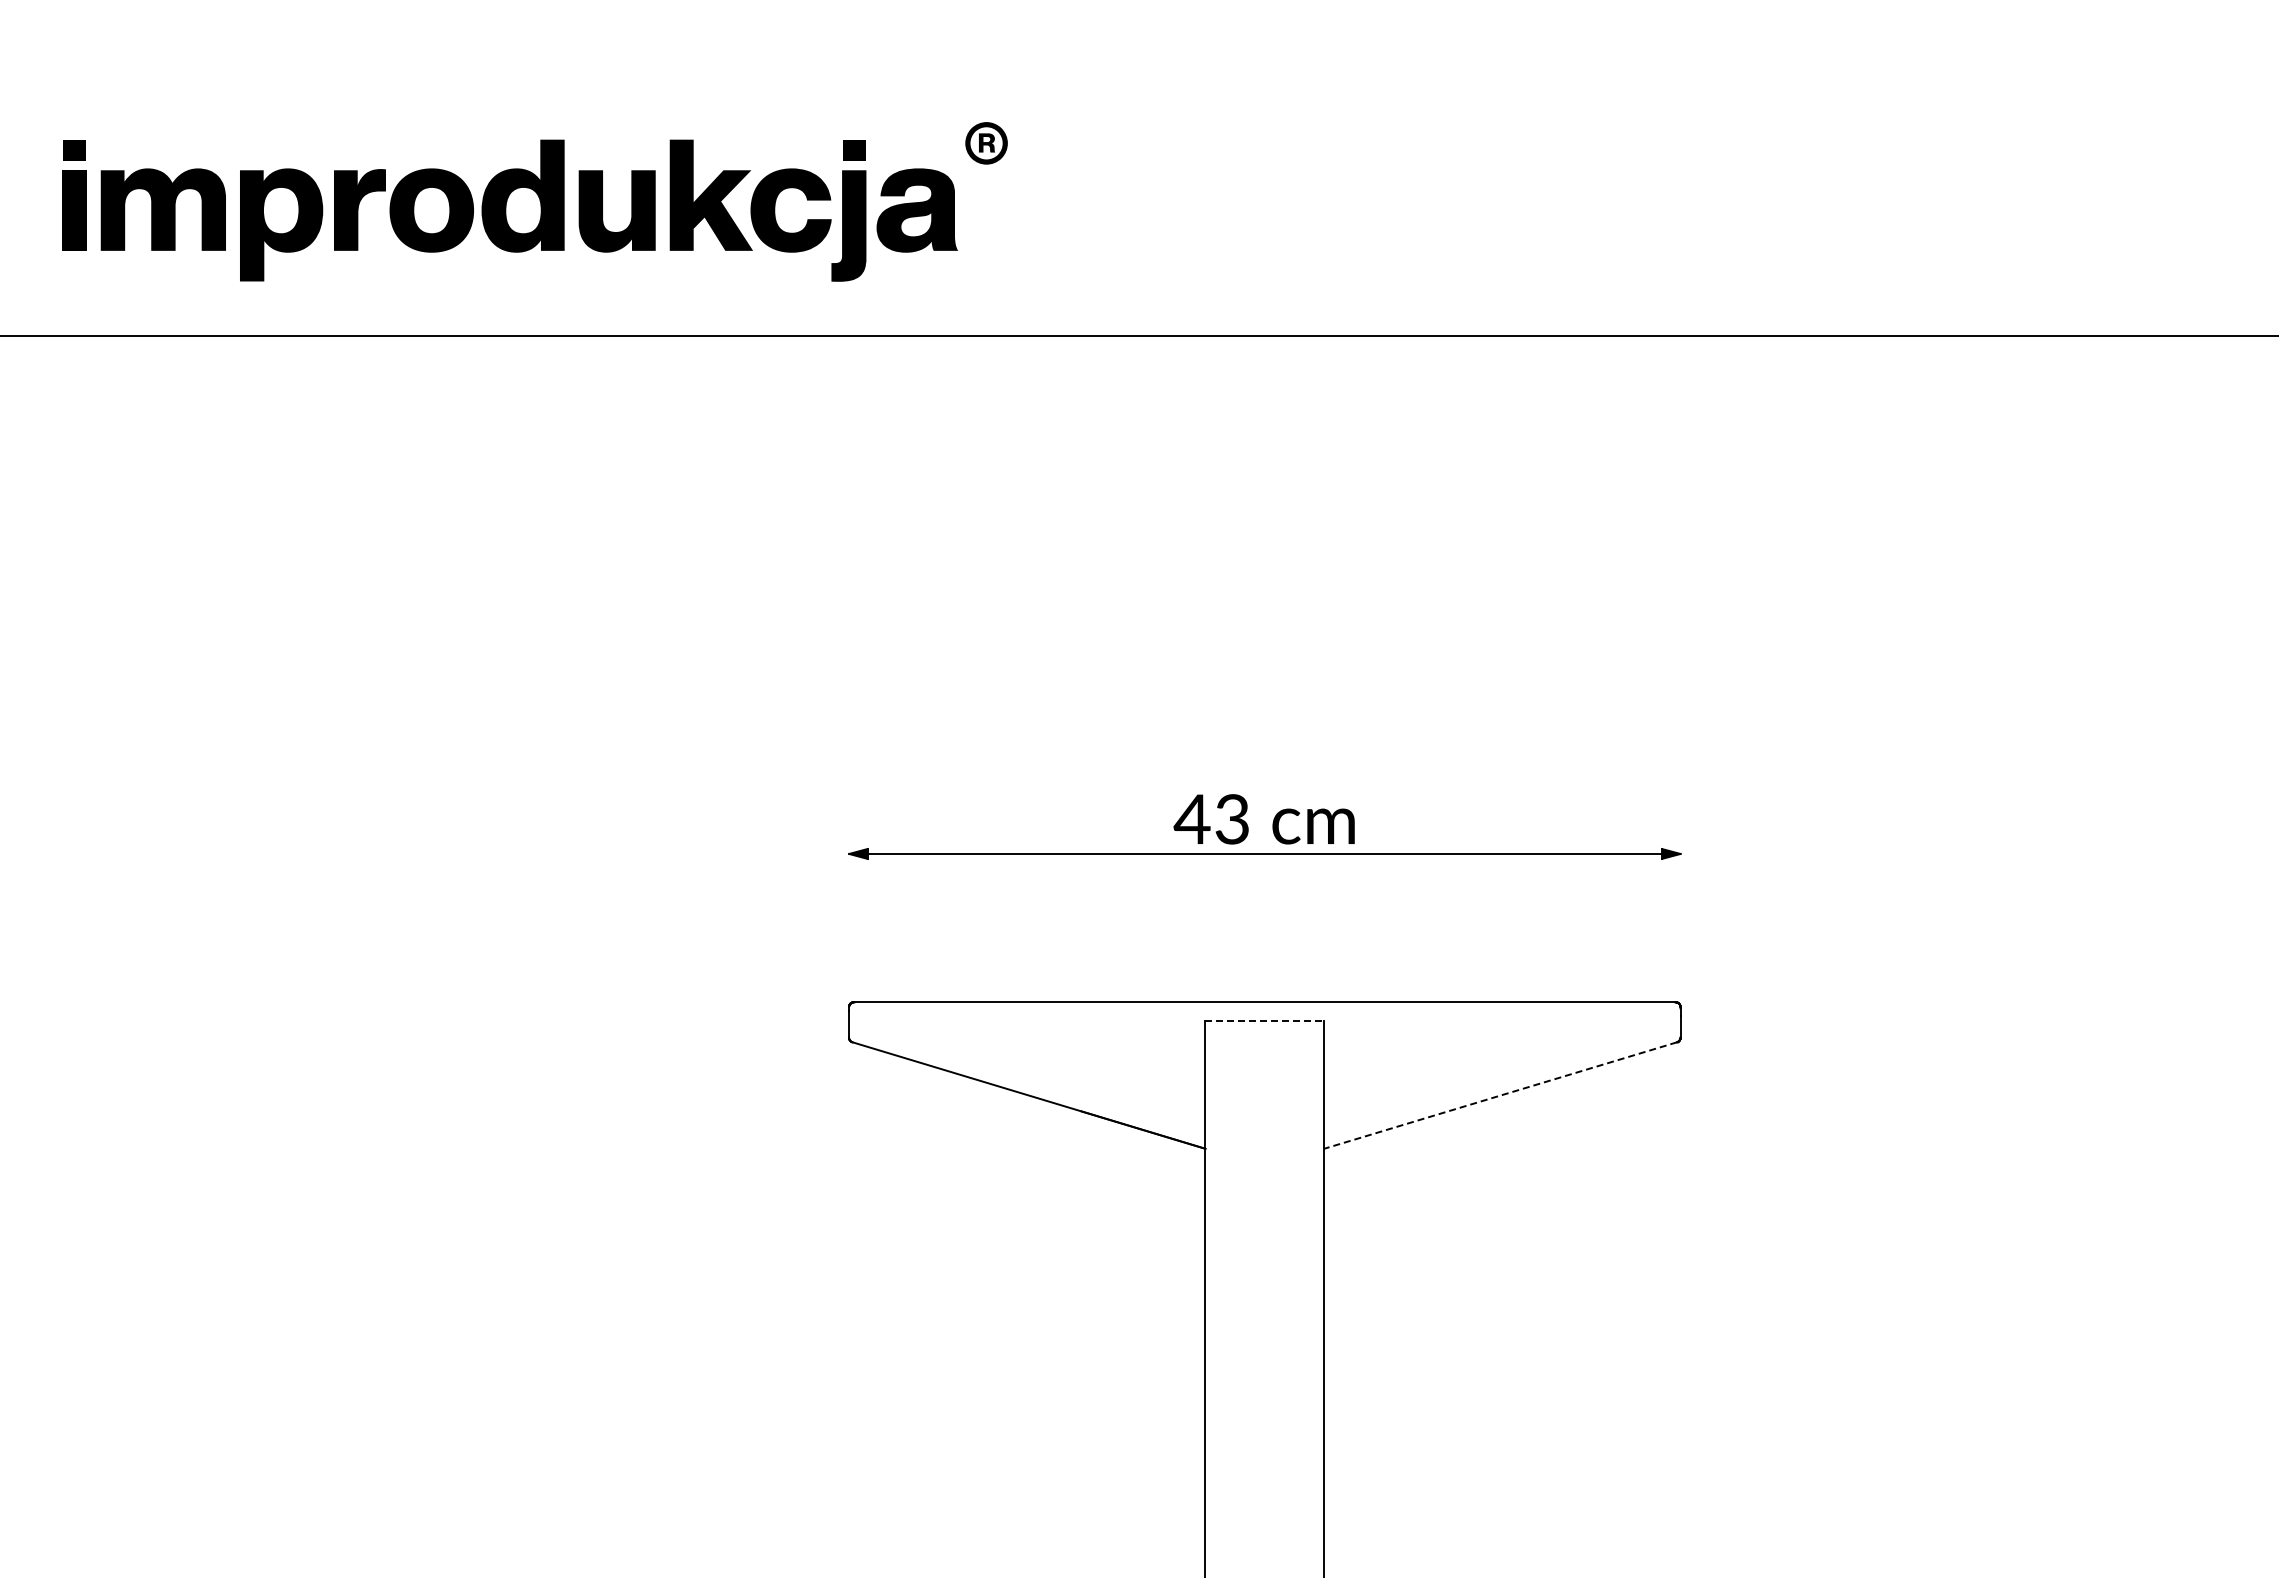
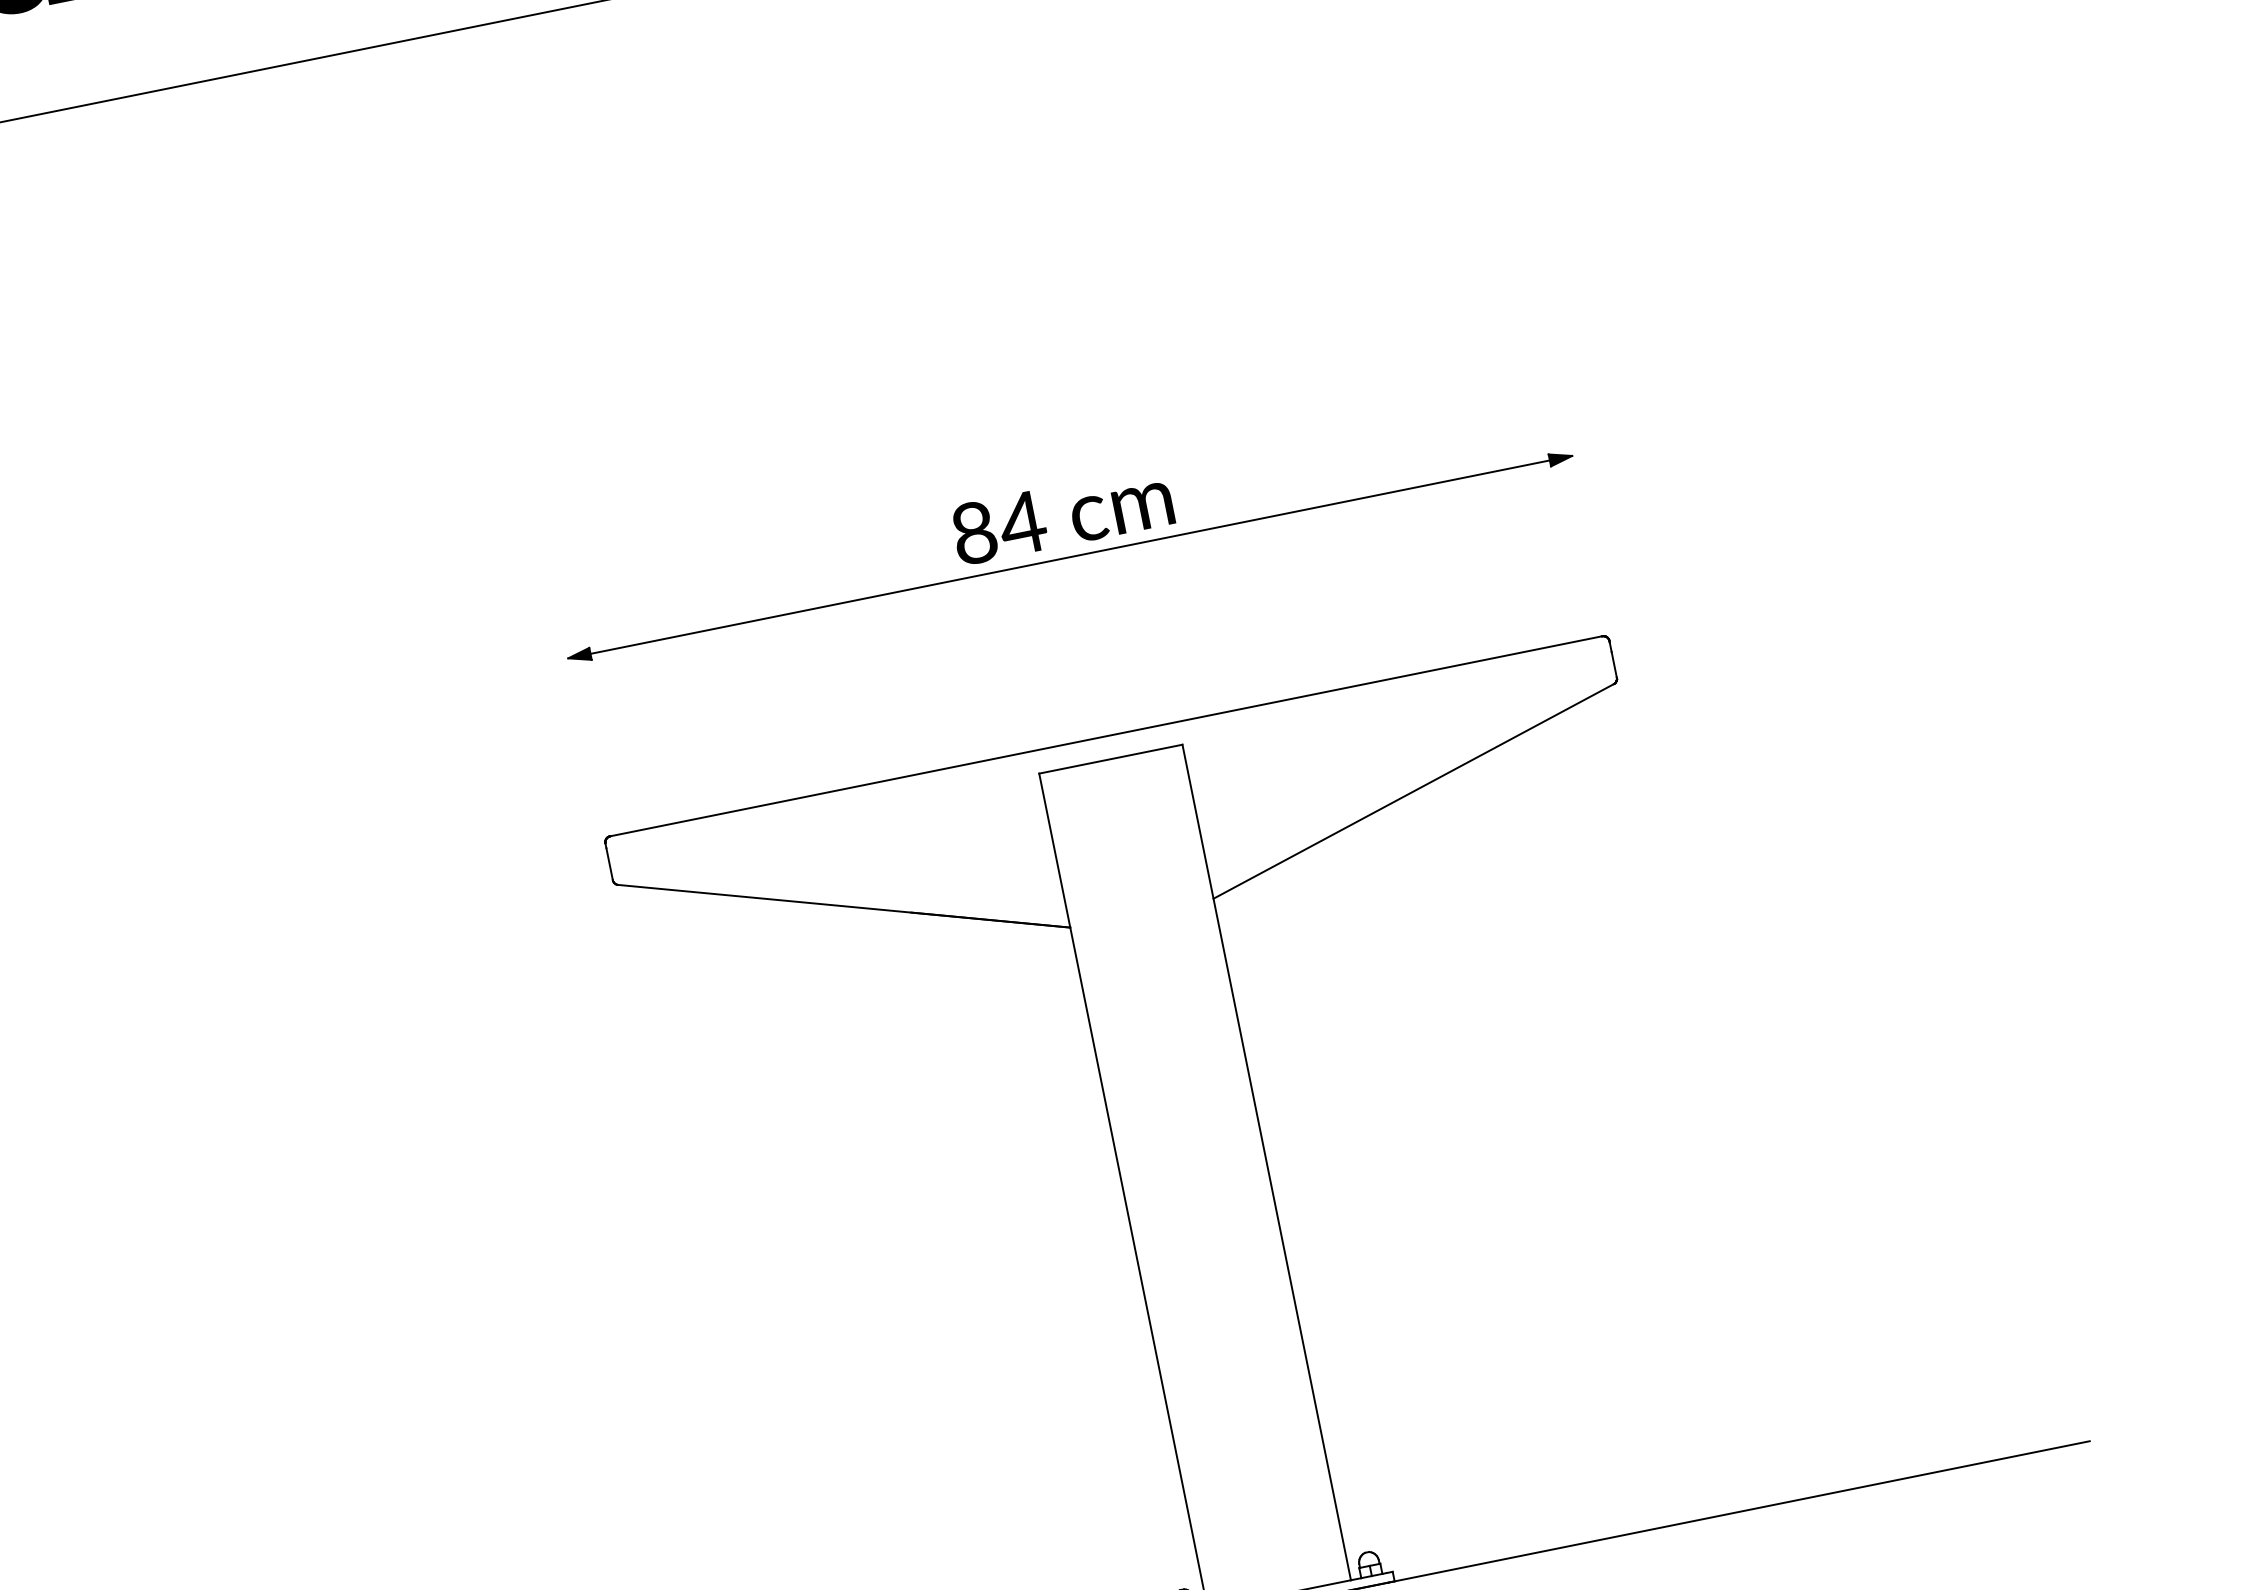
text: (1211, 819) -> (997, 528), 43 -> 84
line: (1265, 1021) -> (1111, 759), dashed -> solid
line: (1500, 1095) -> (1413, 791), dashed -> solid

